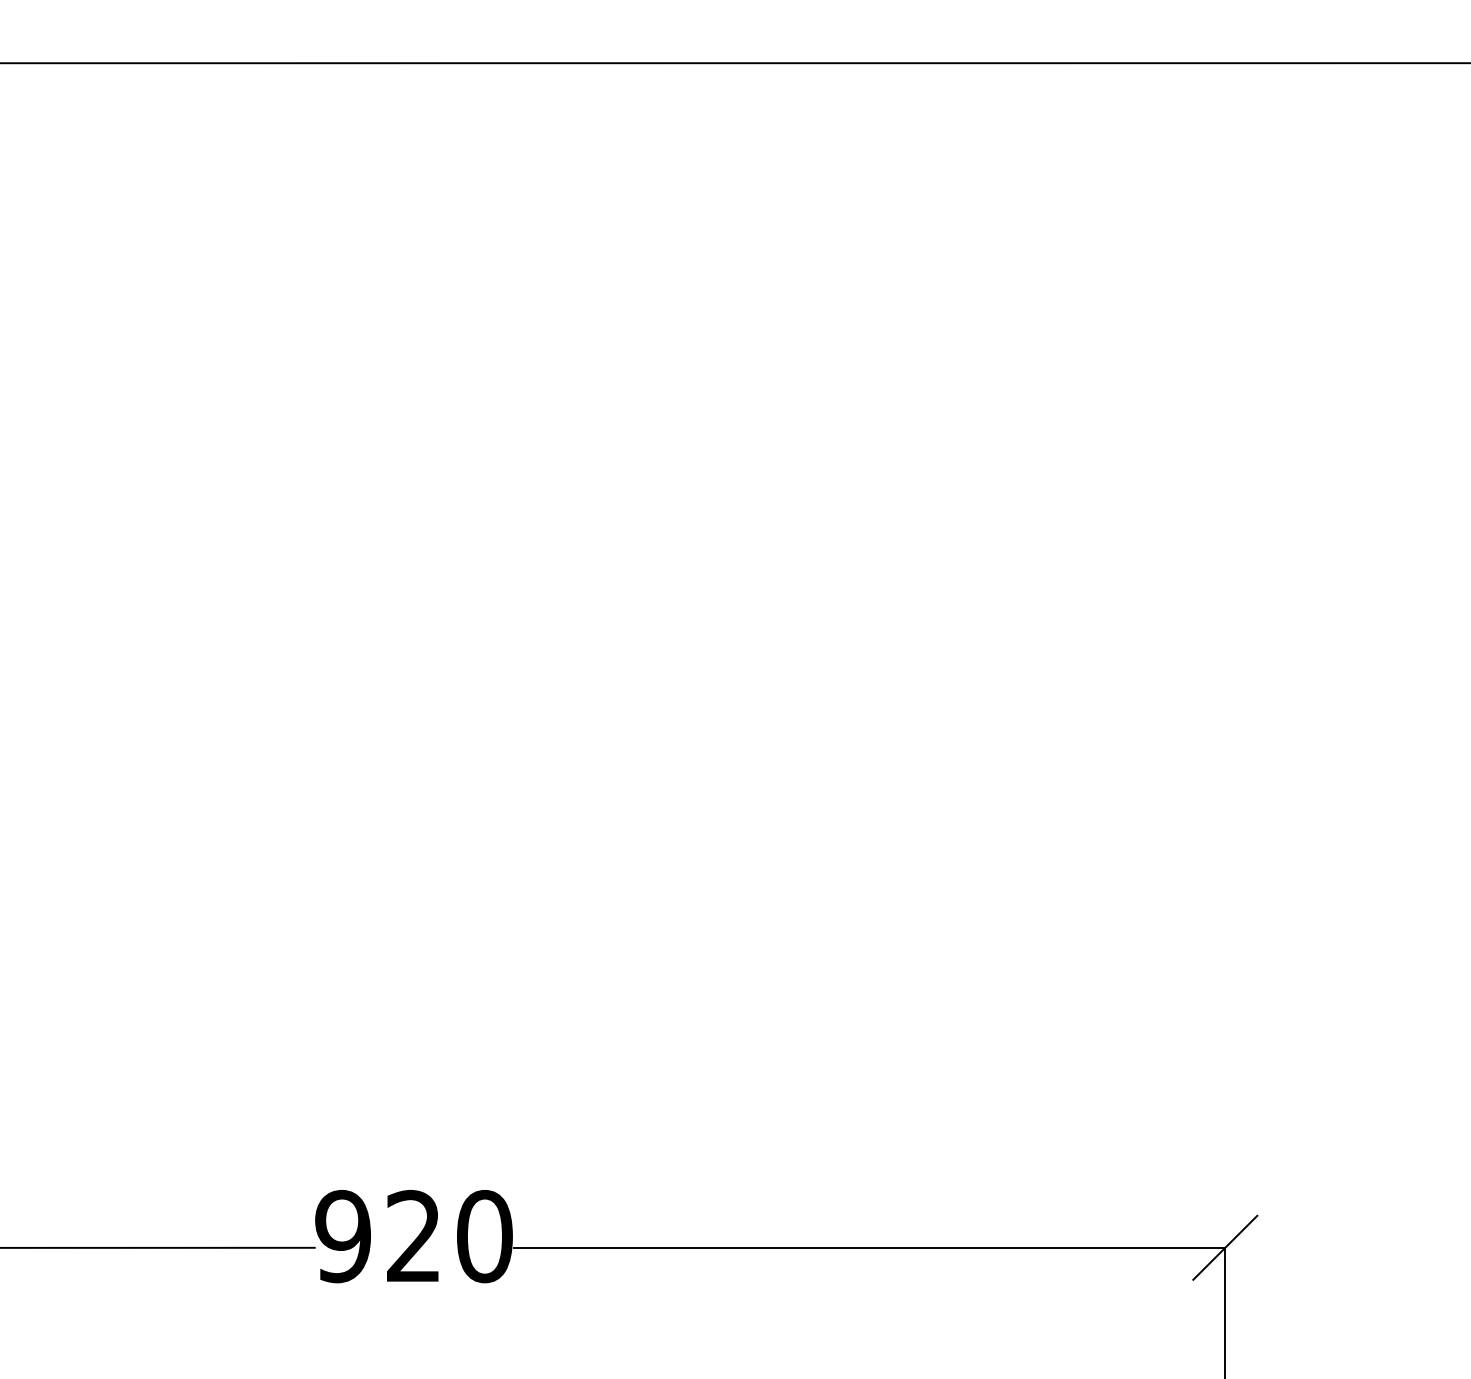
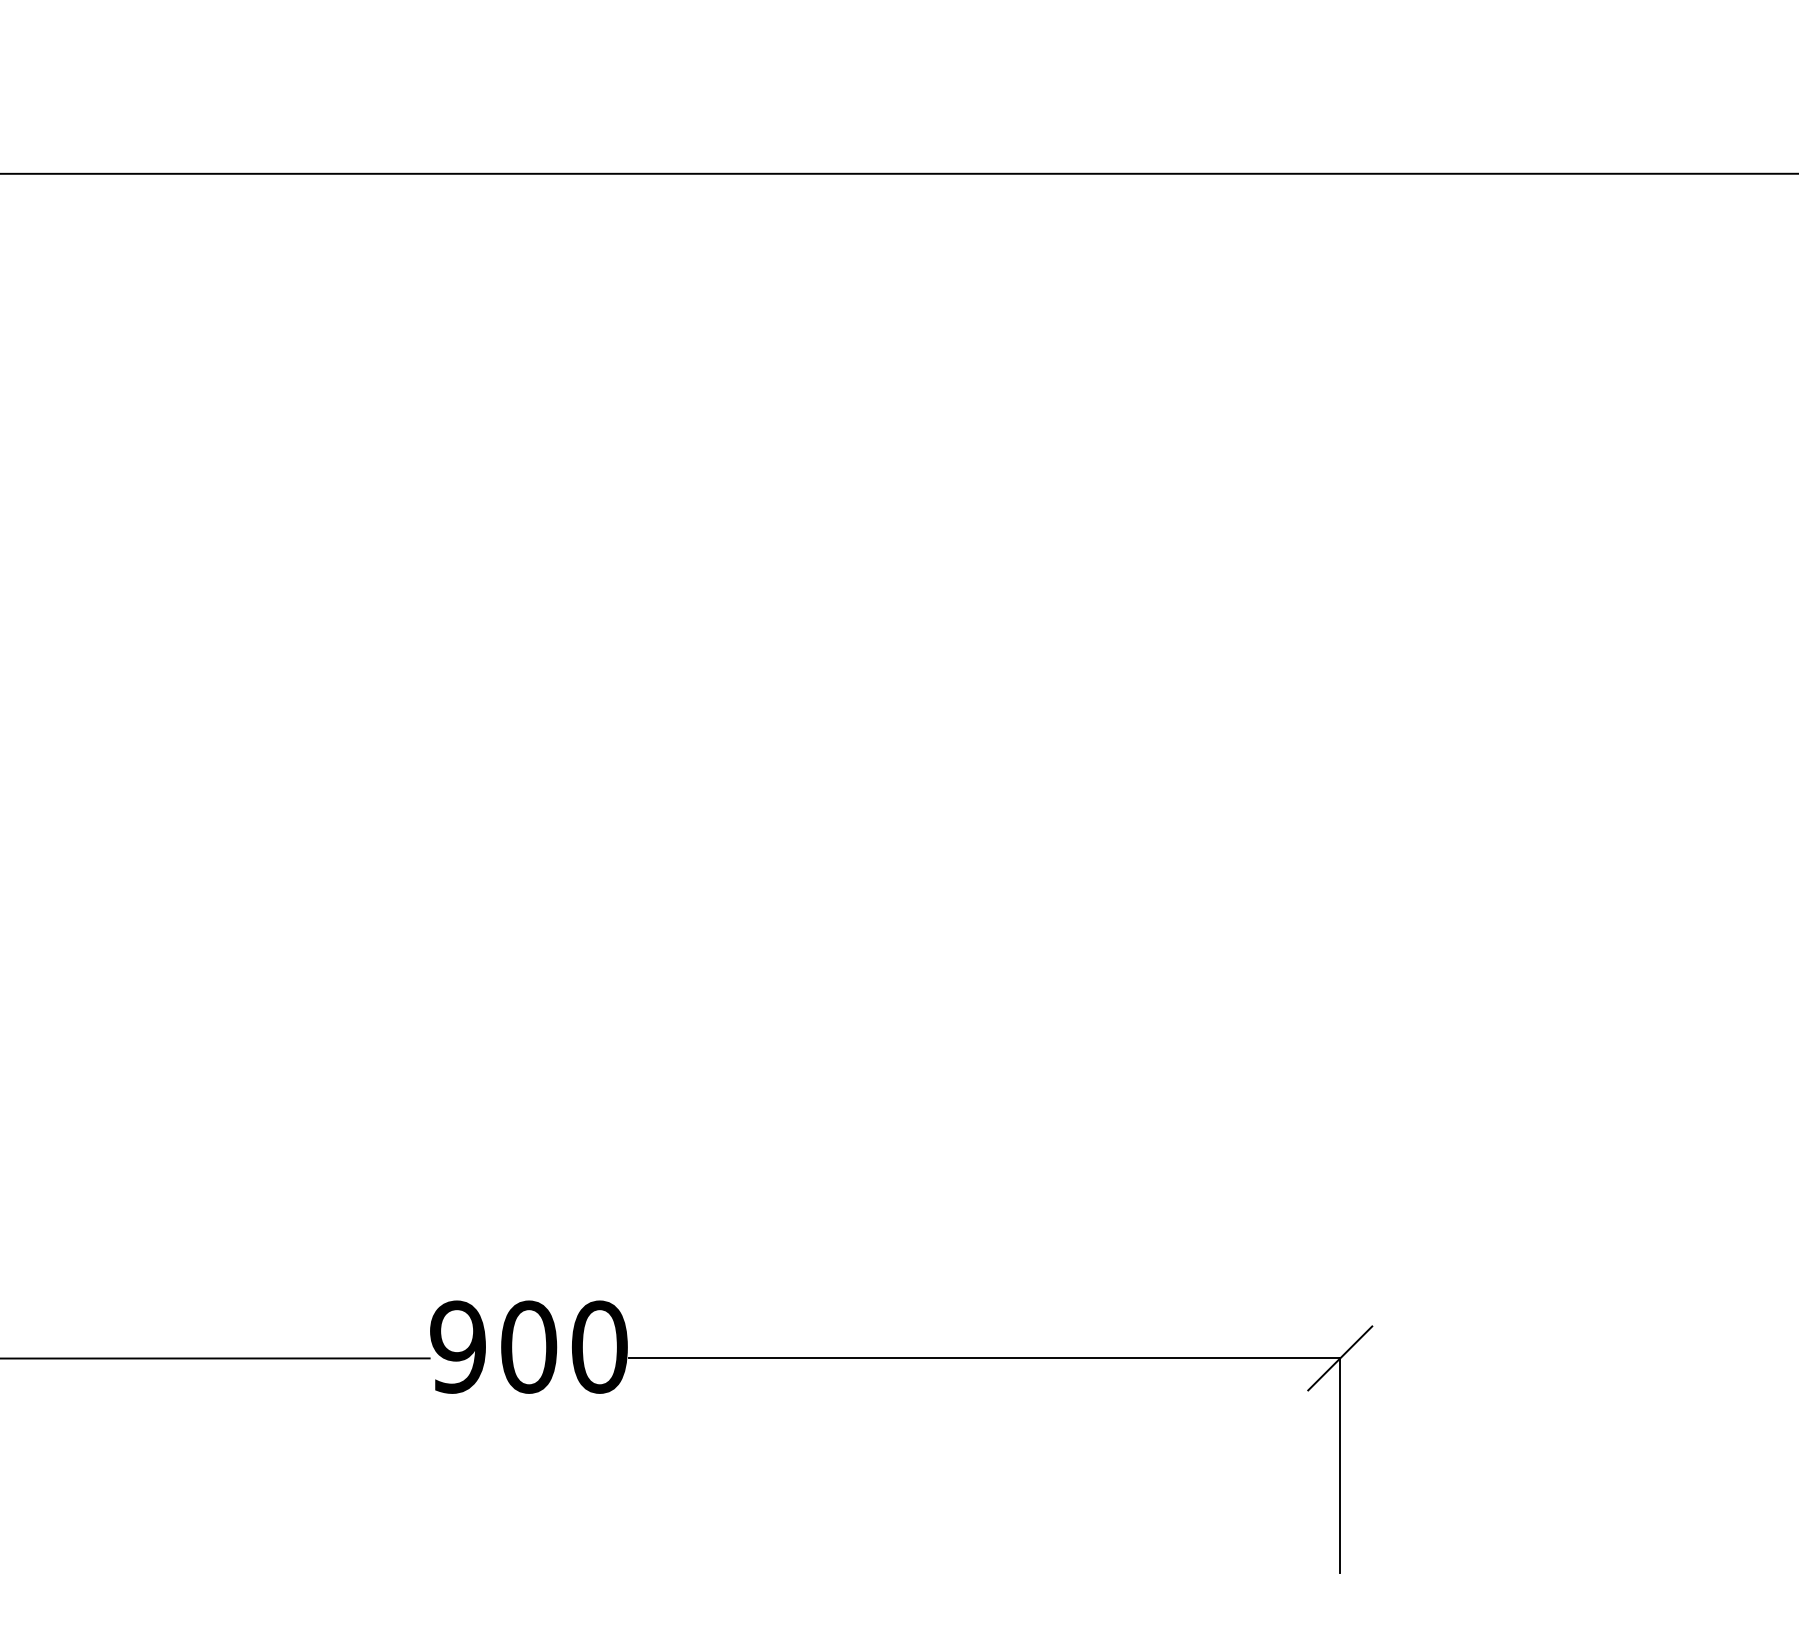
text: (414, 1235) -> (529, 1346), 920 -> 900

